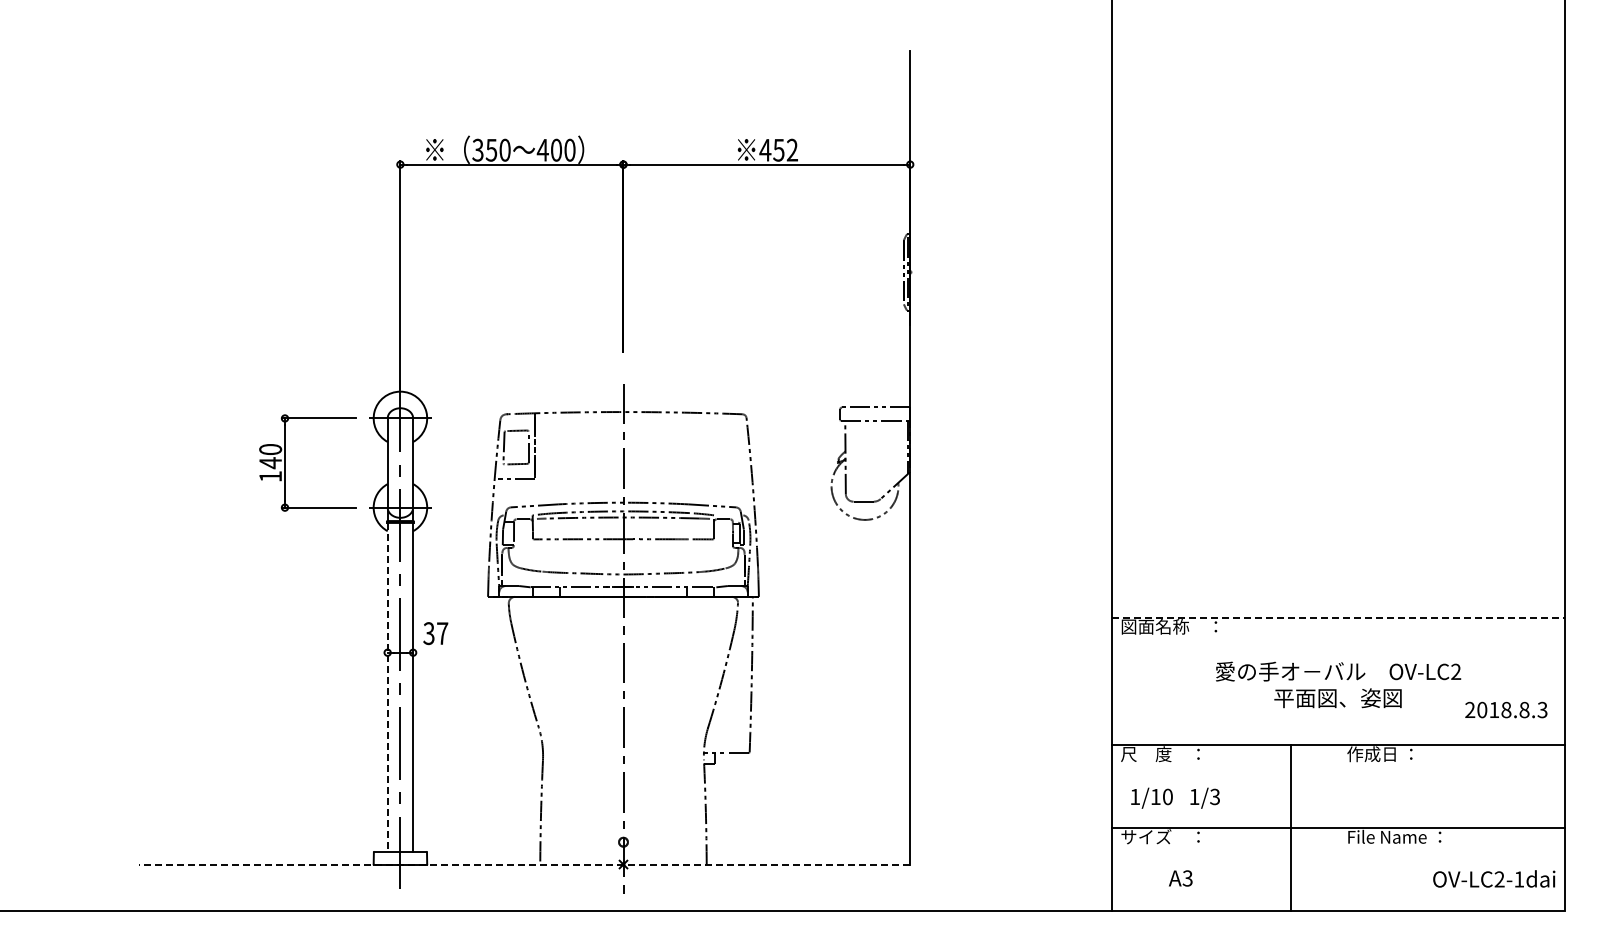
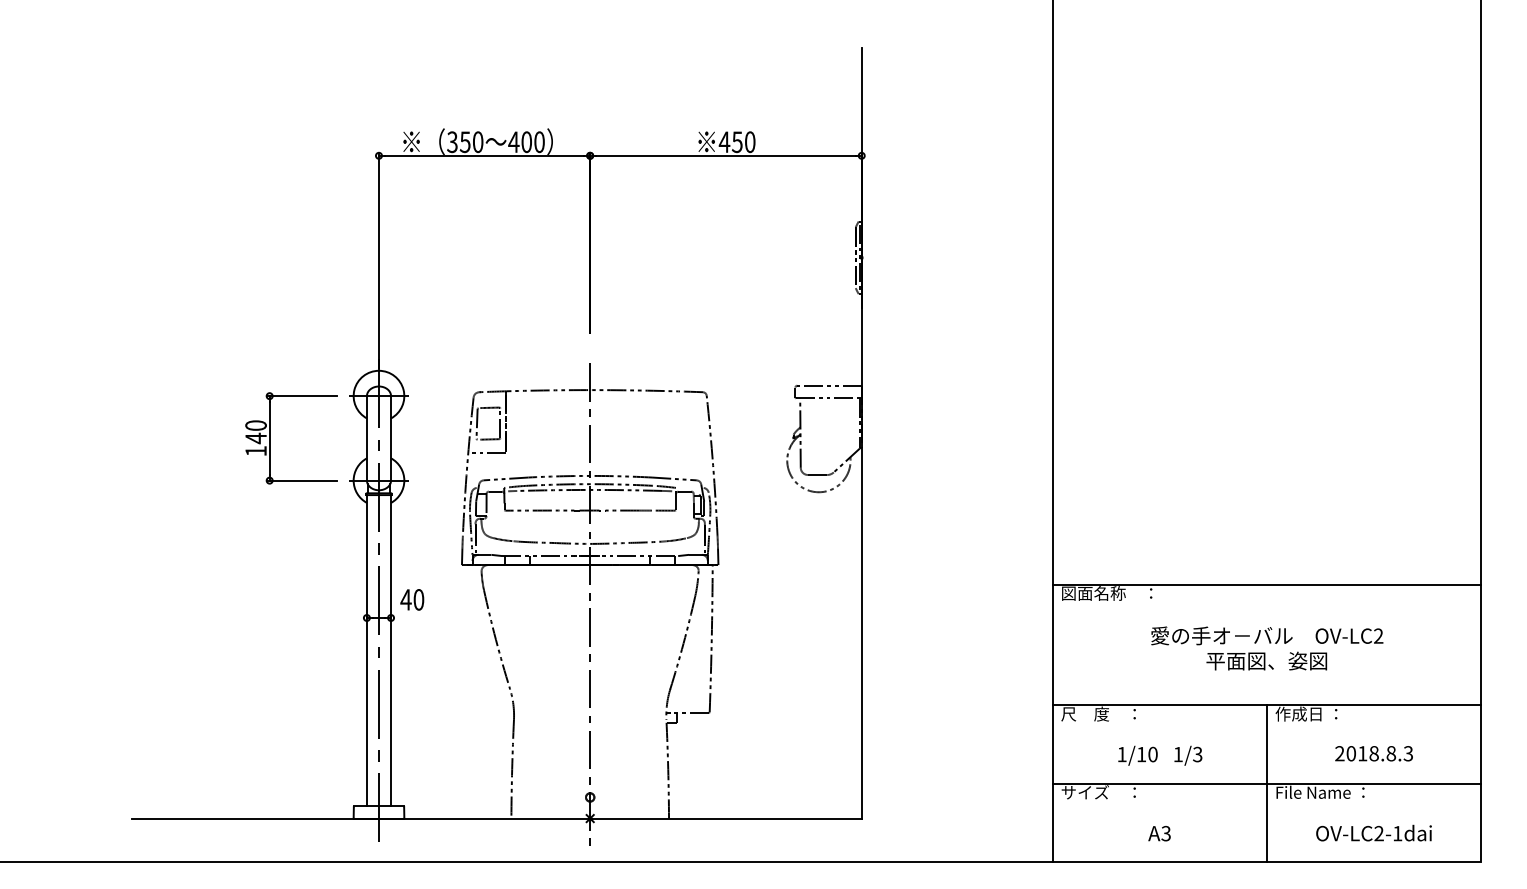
text: (792, 149) -> (750, 141), 452 -> 450
line: (1338, 617) -> (1267, 584), dashed -> solid
text: (435, 633) -> (412, 599), 37 -> 40
line: (387, 687) -> (366, 650), dashed -> solid
text: (1506, 709) -> (1374, 753), moved
text: (1175, 797) -> (1160, 755), moved
line: (1291, 827) -> (1267, 783), moved
line: (524, 864) -> (496, 818), dashed -> solid
text: (1180, 878) -> (1159, 833), moved
text: (1494, 878) -> (1374, 832), moved

